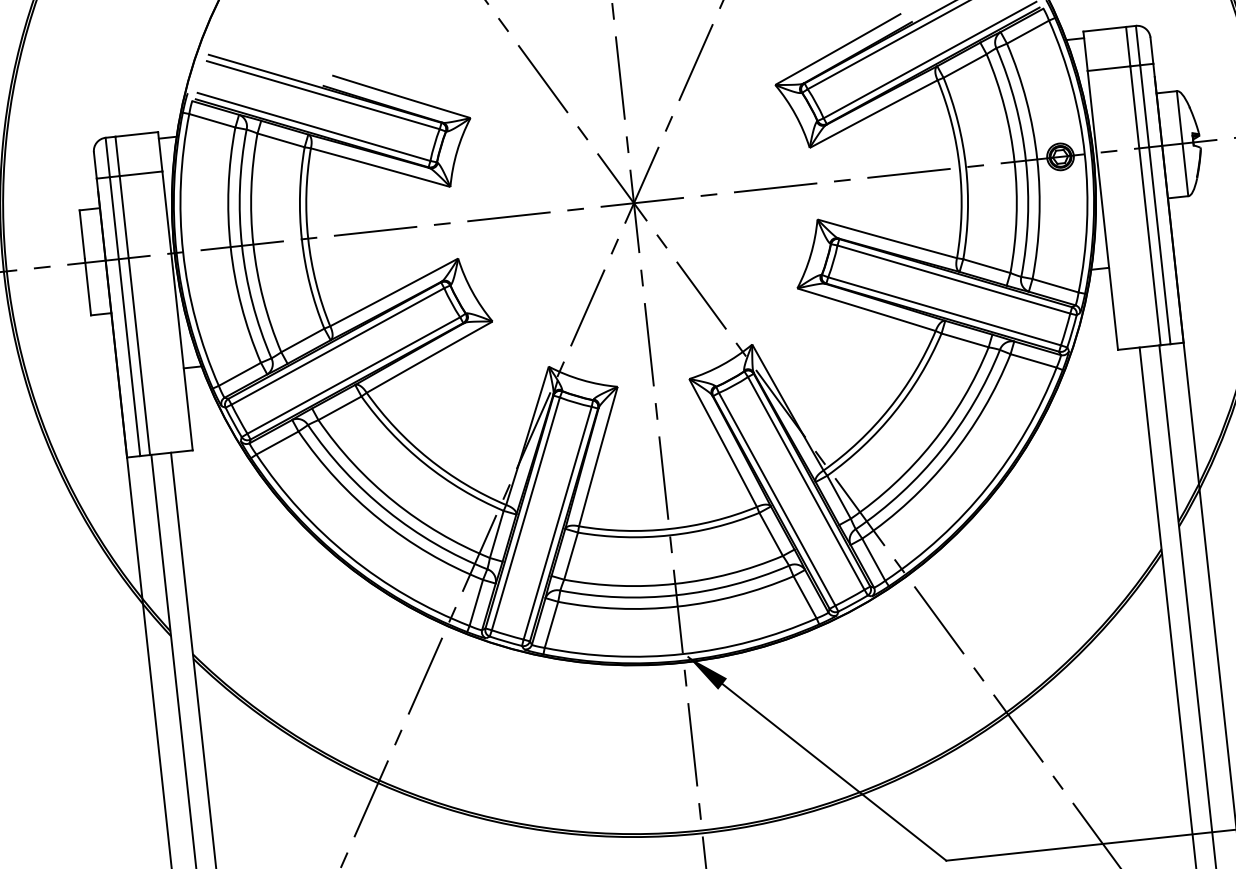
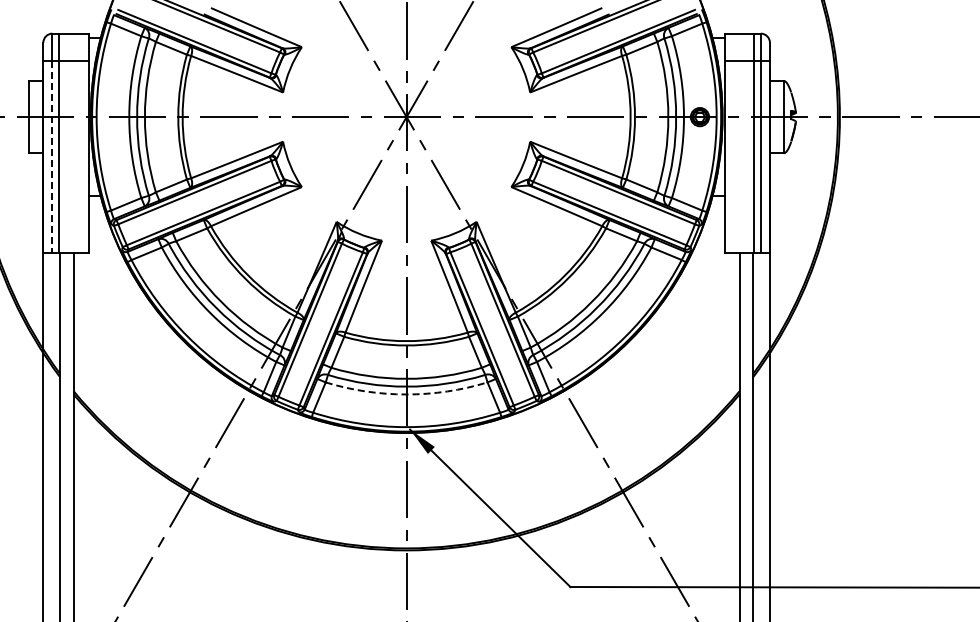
line: (125, 316) -> (52, 156), solid -> dashed
arc: (677, 606) -> (406, 394), solid -> dashed

